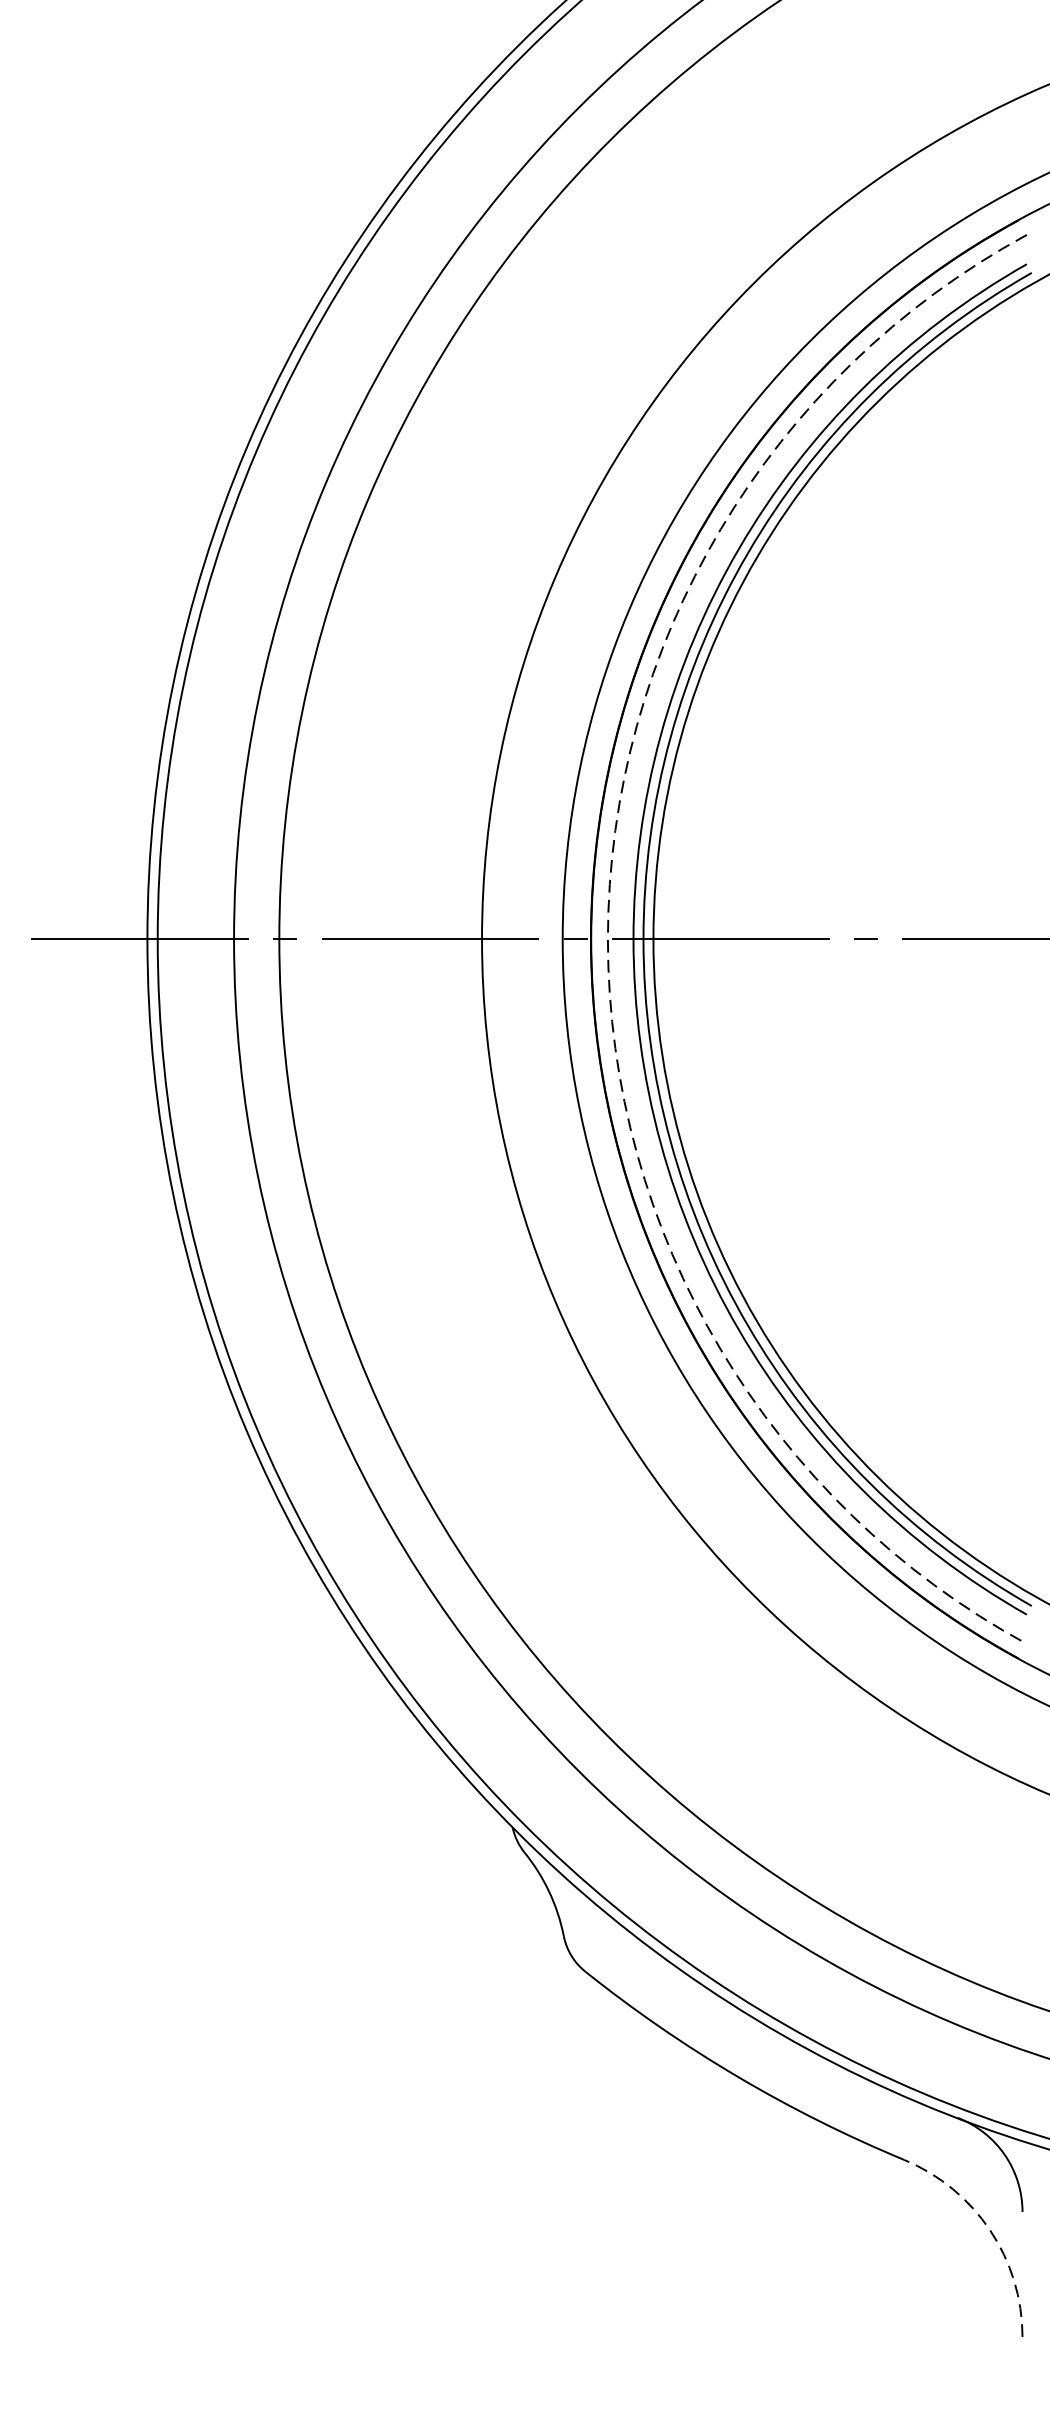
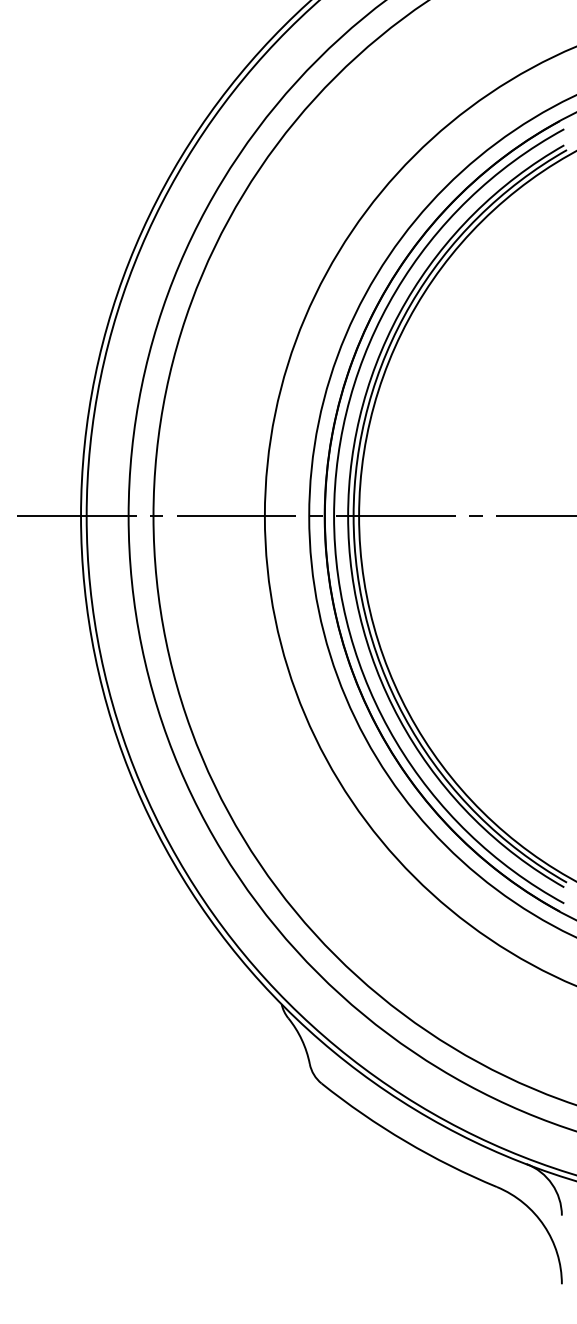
arc: (608, 939) -> (334, 516), dashed -> solid
arc: (990, 2229) -> (544, 1225), dashed -> solid

